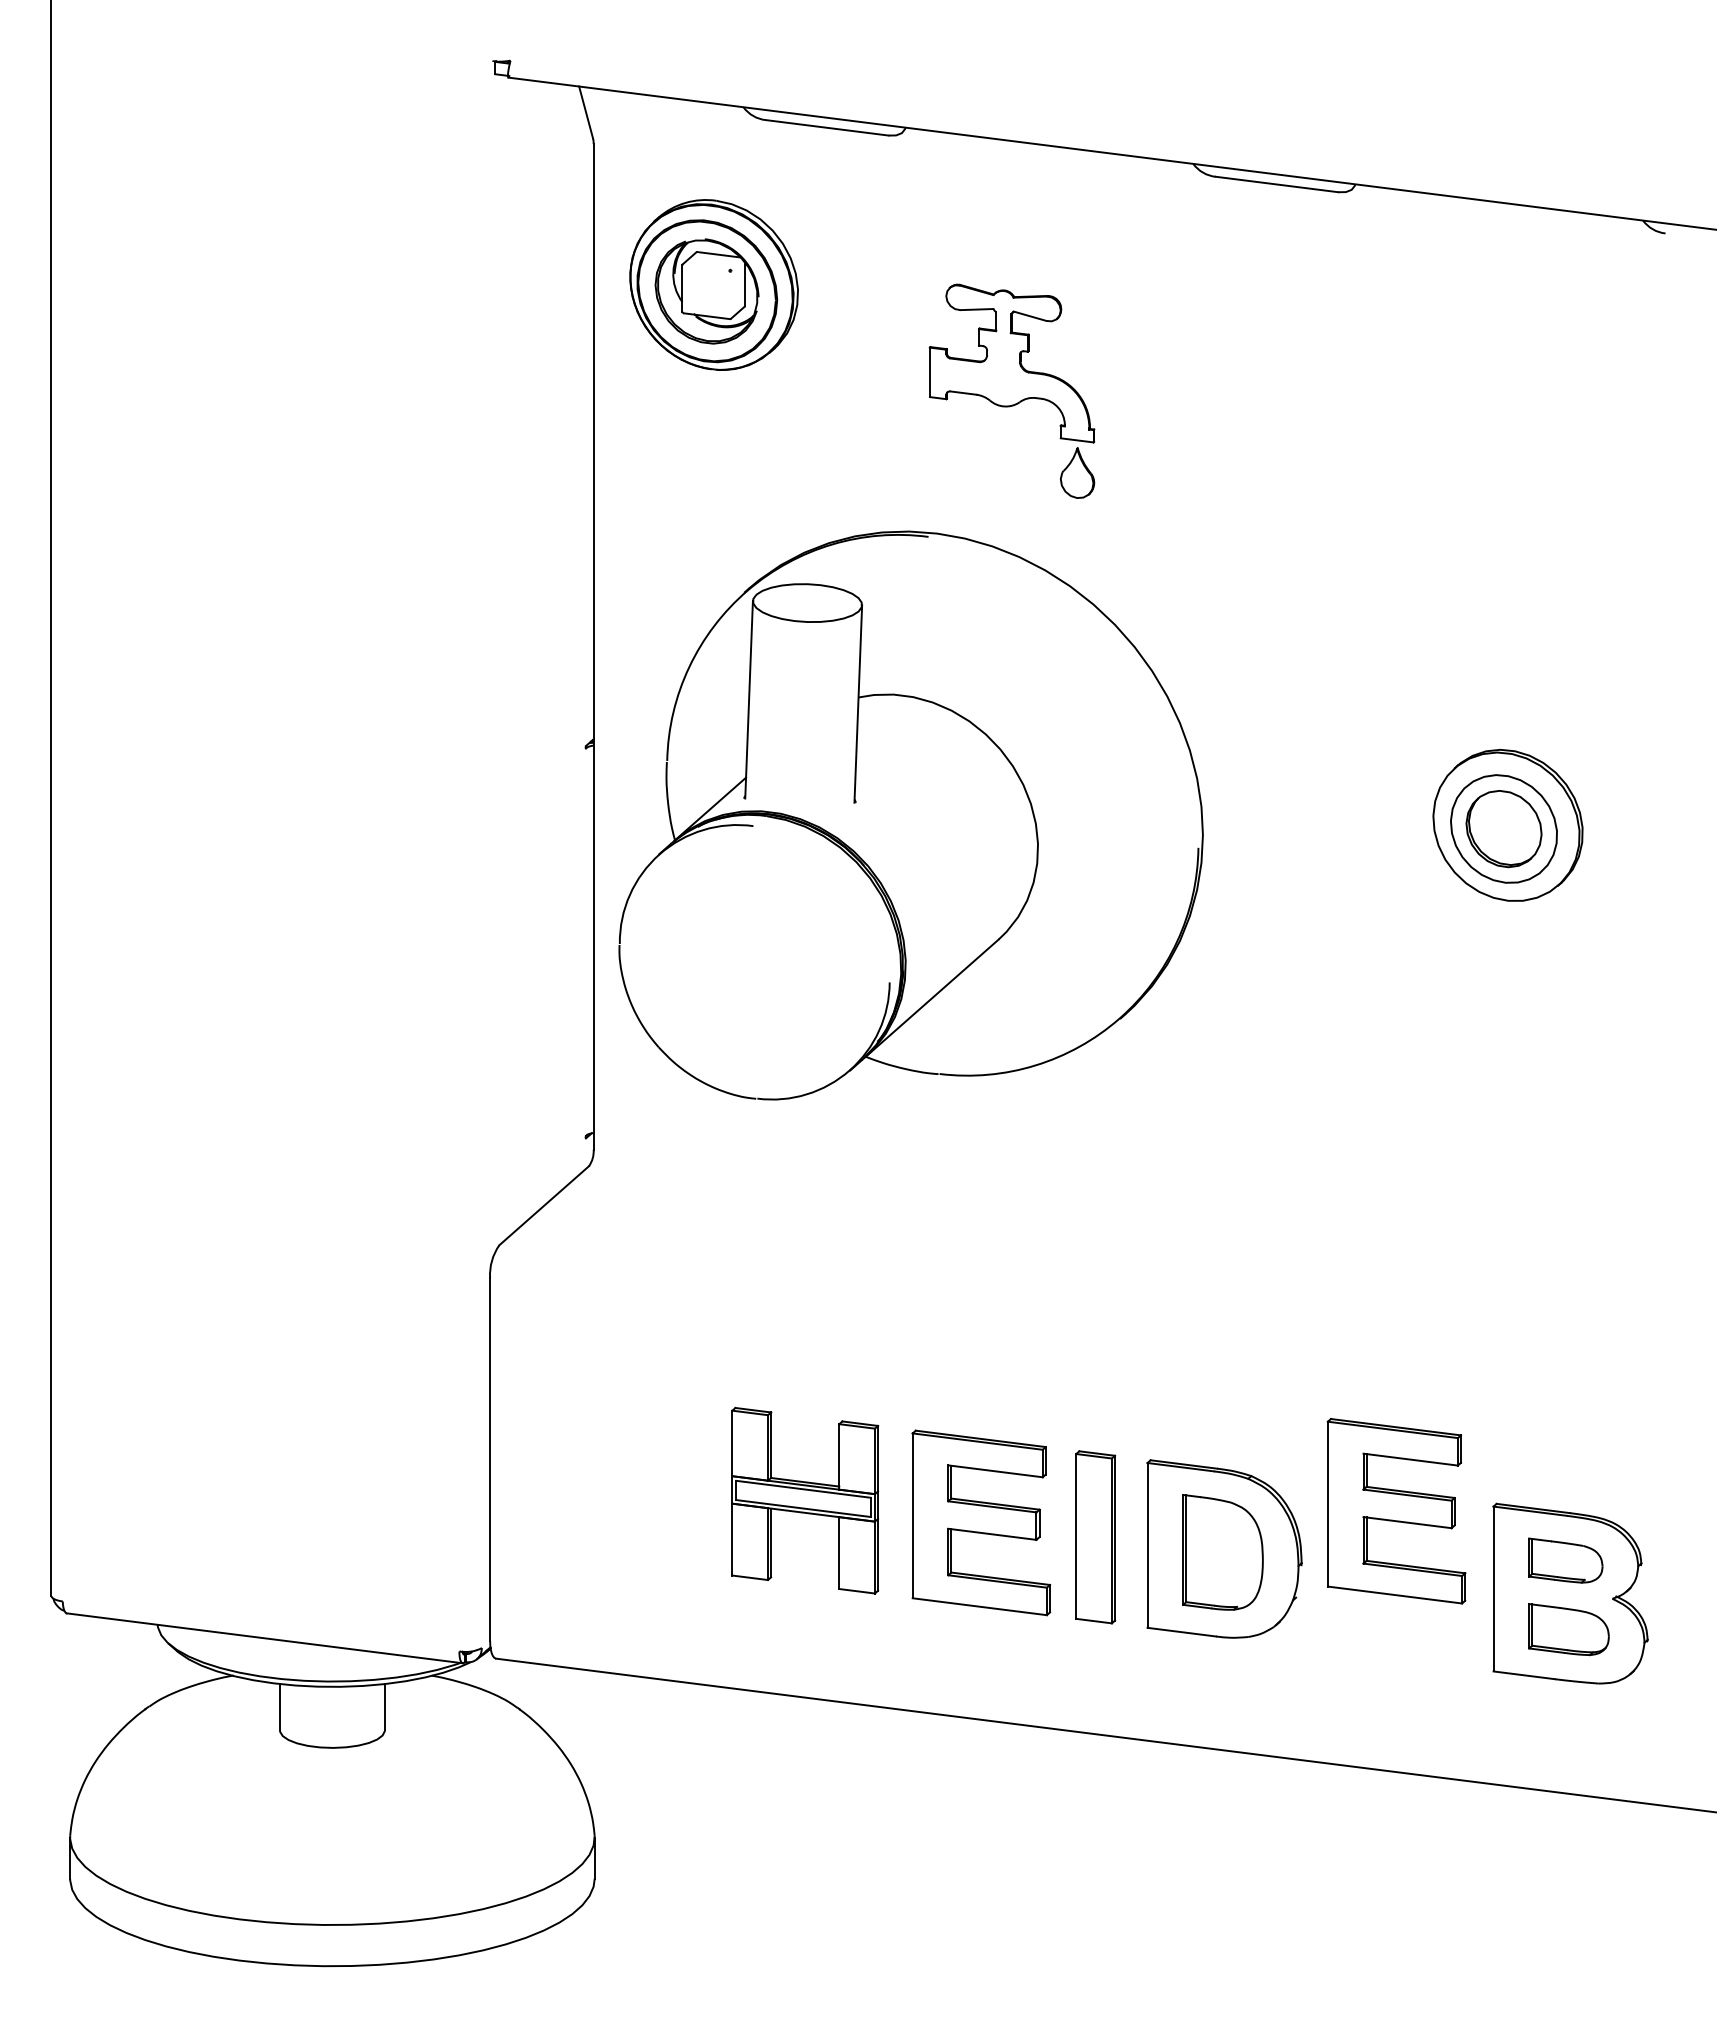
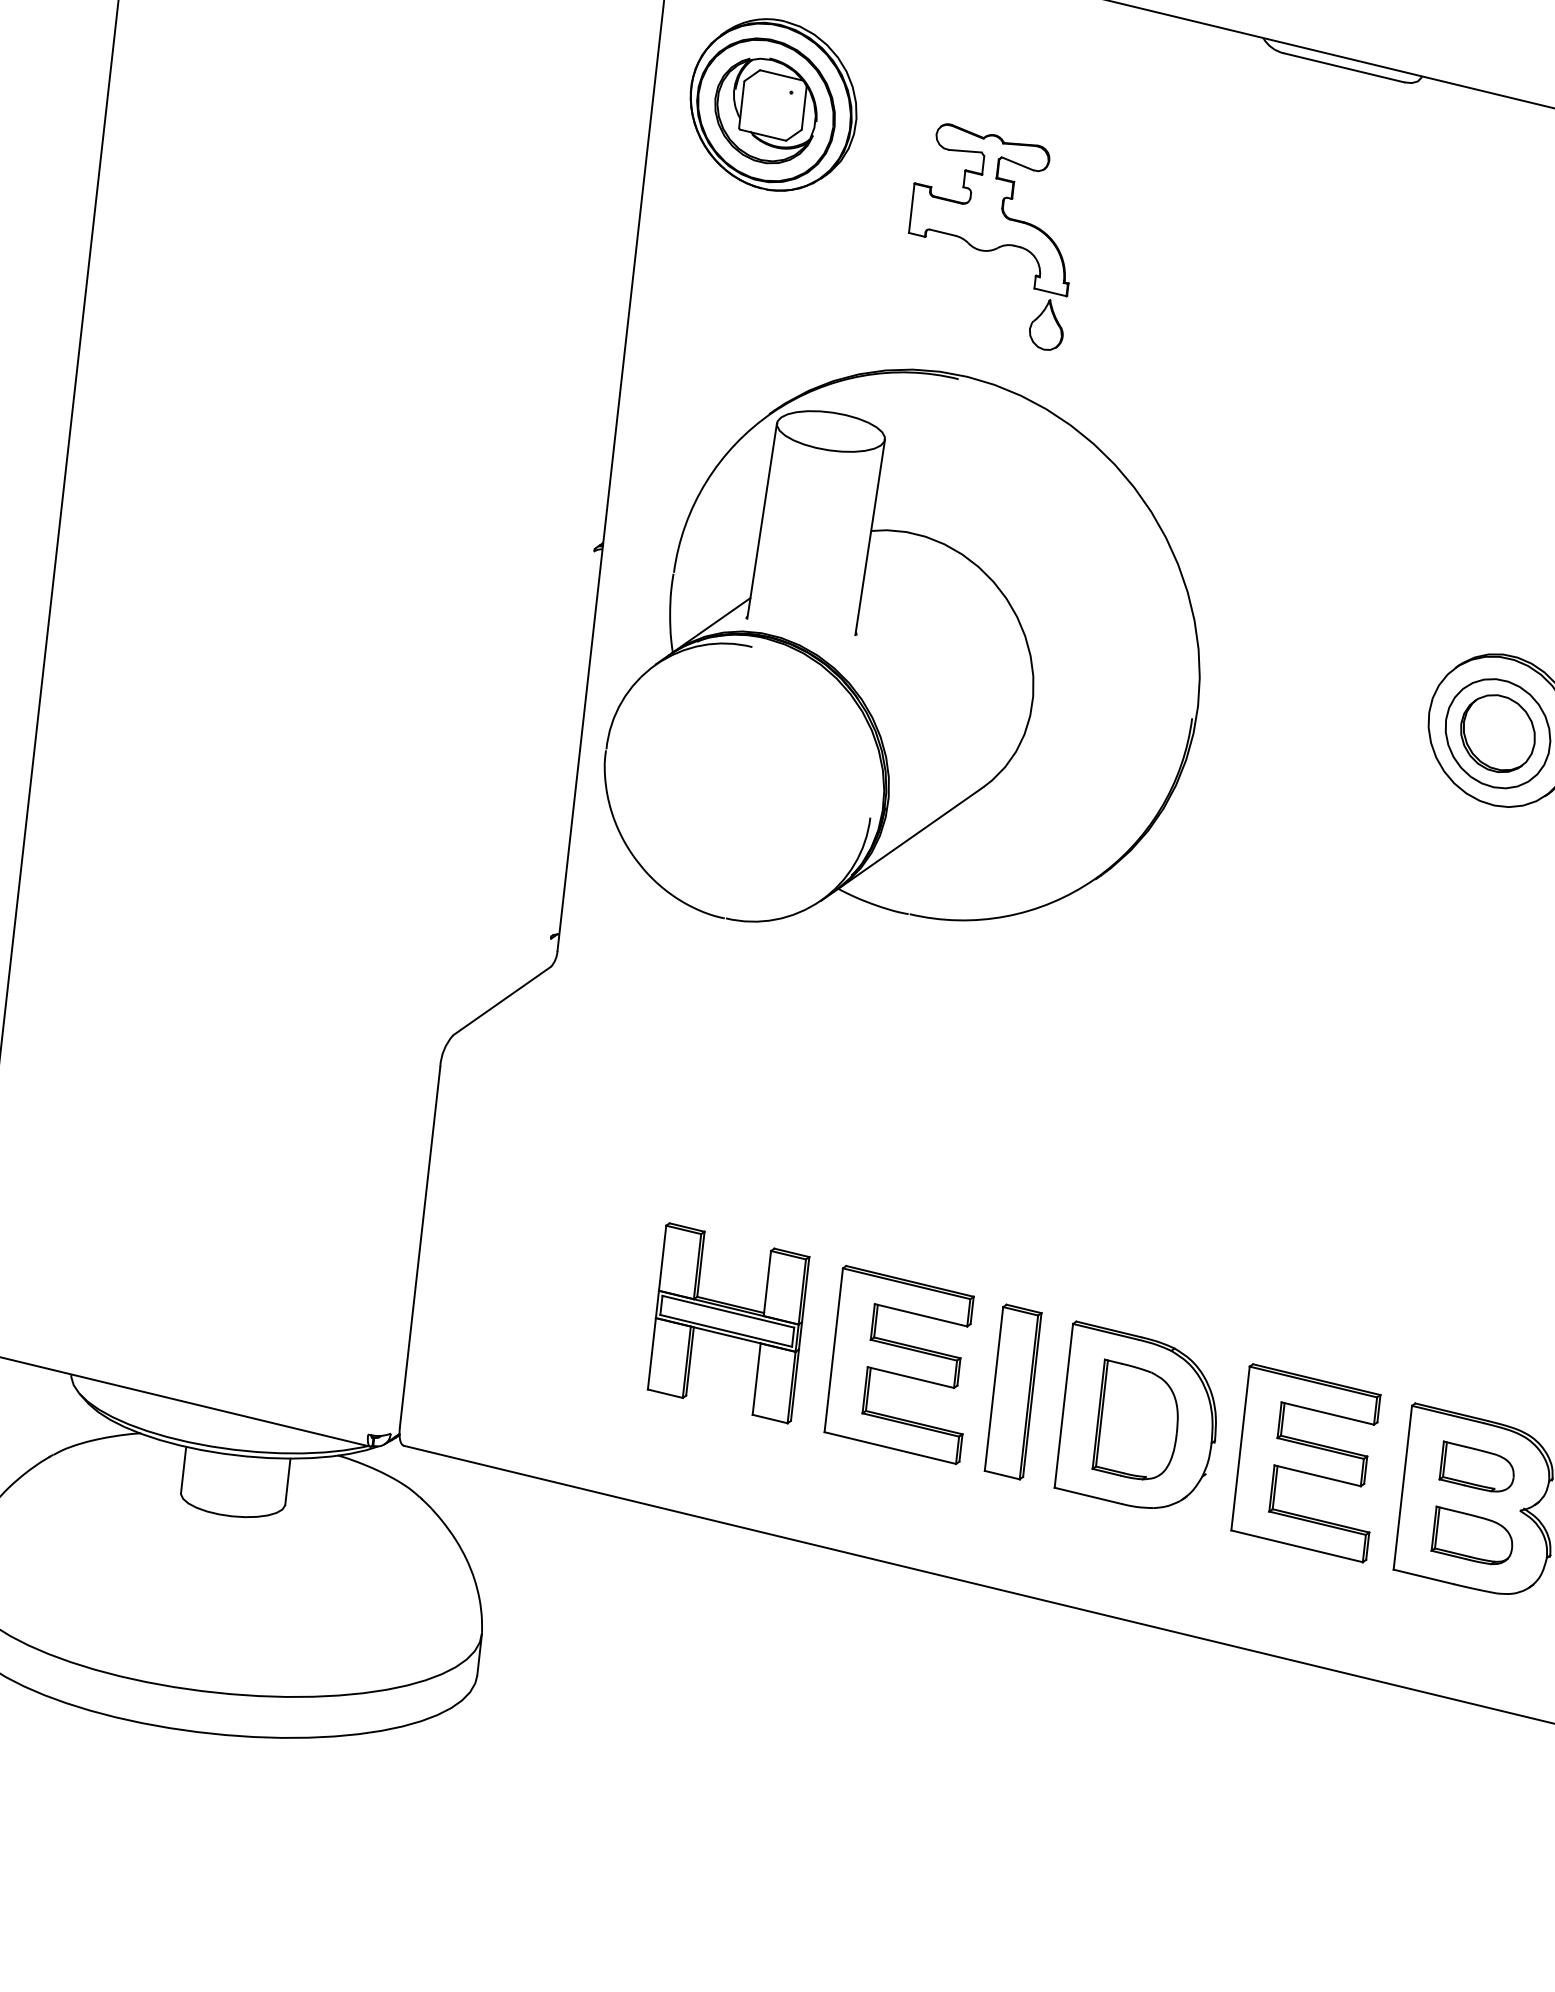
part: (1011, 390) -> (990, 235), moved
part: (1396, 1511) -> (1307, 1463), moved

